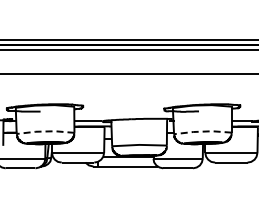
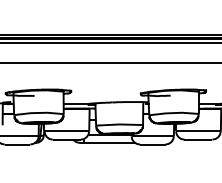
line: (45, 131) -> (38, 112), dashed -> solid
line: (202, 131) -> (173, 112), dashed -> solid

